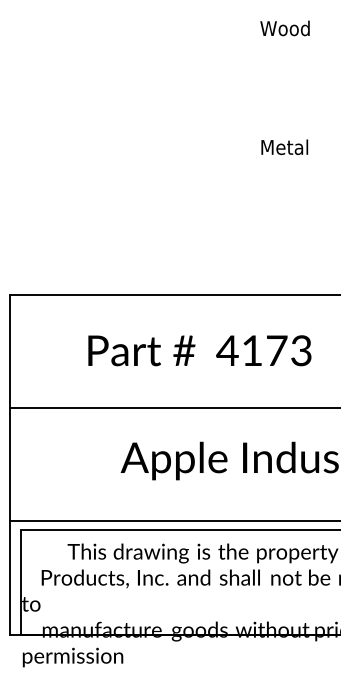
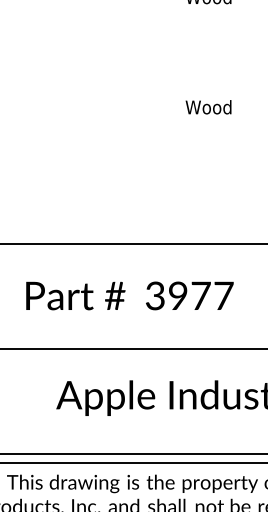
text: (284, 147) -> (208, 107), Metal -> Wood
text: (264, 350) -> (189, 295), 4173 -> 3977

